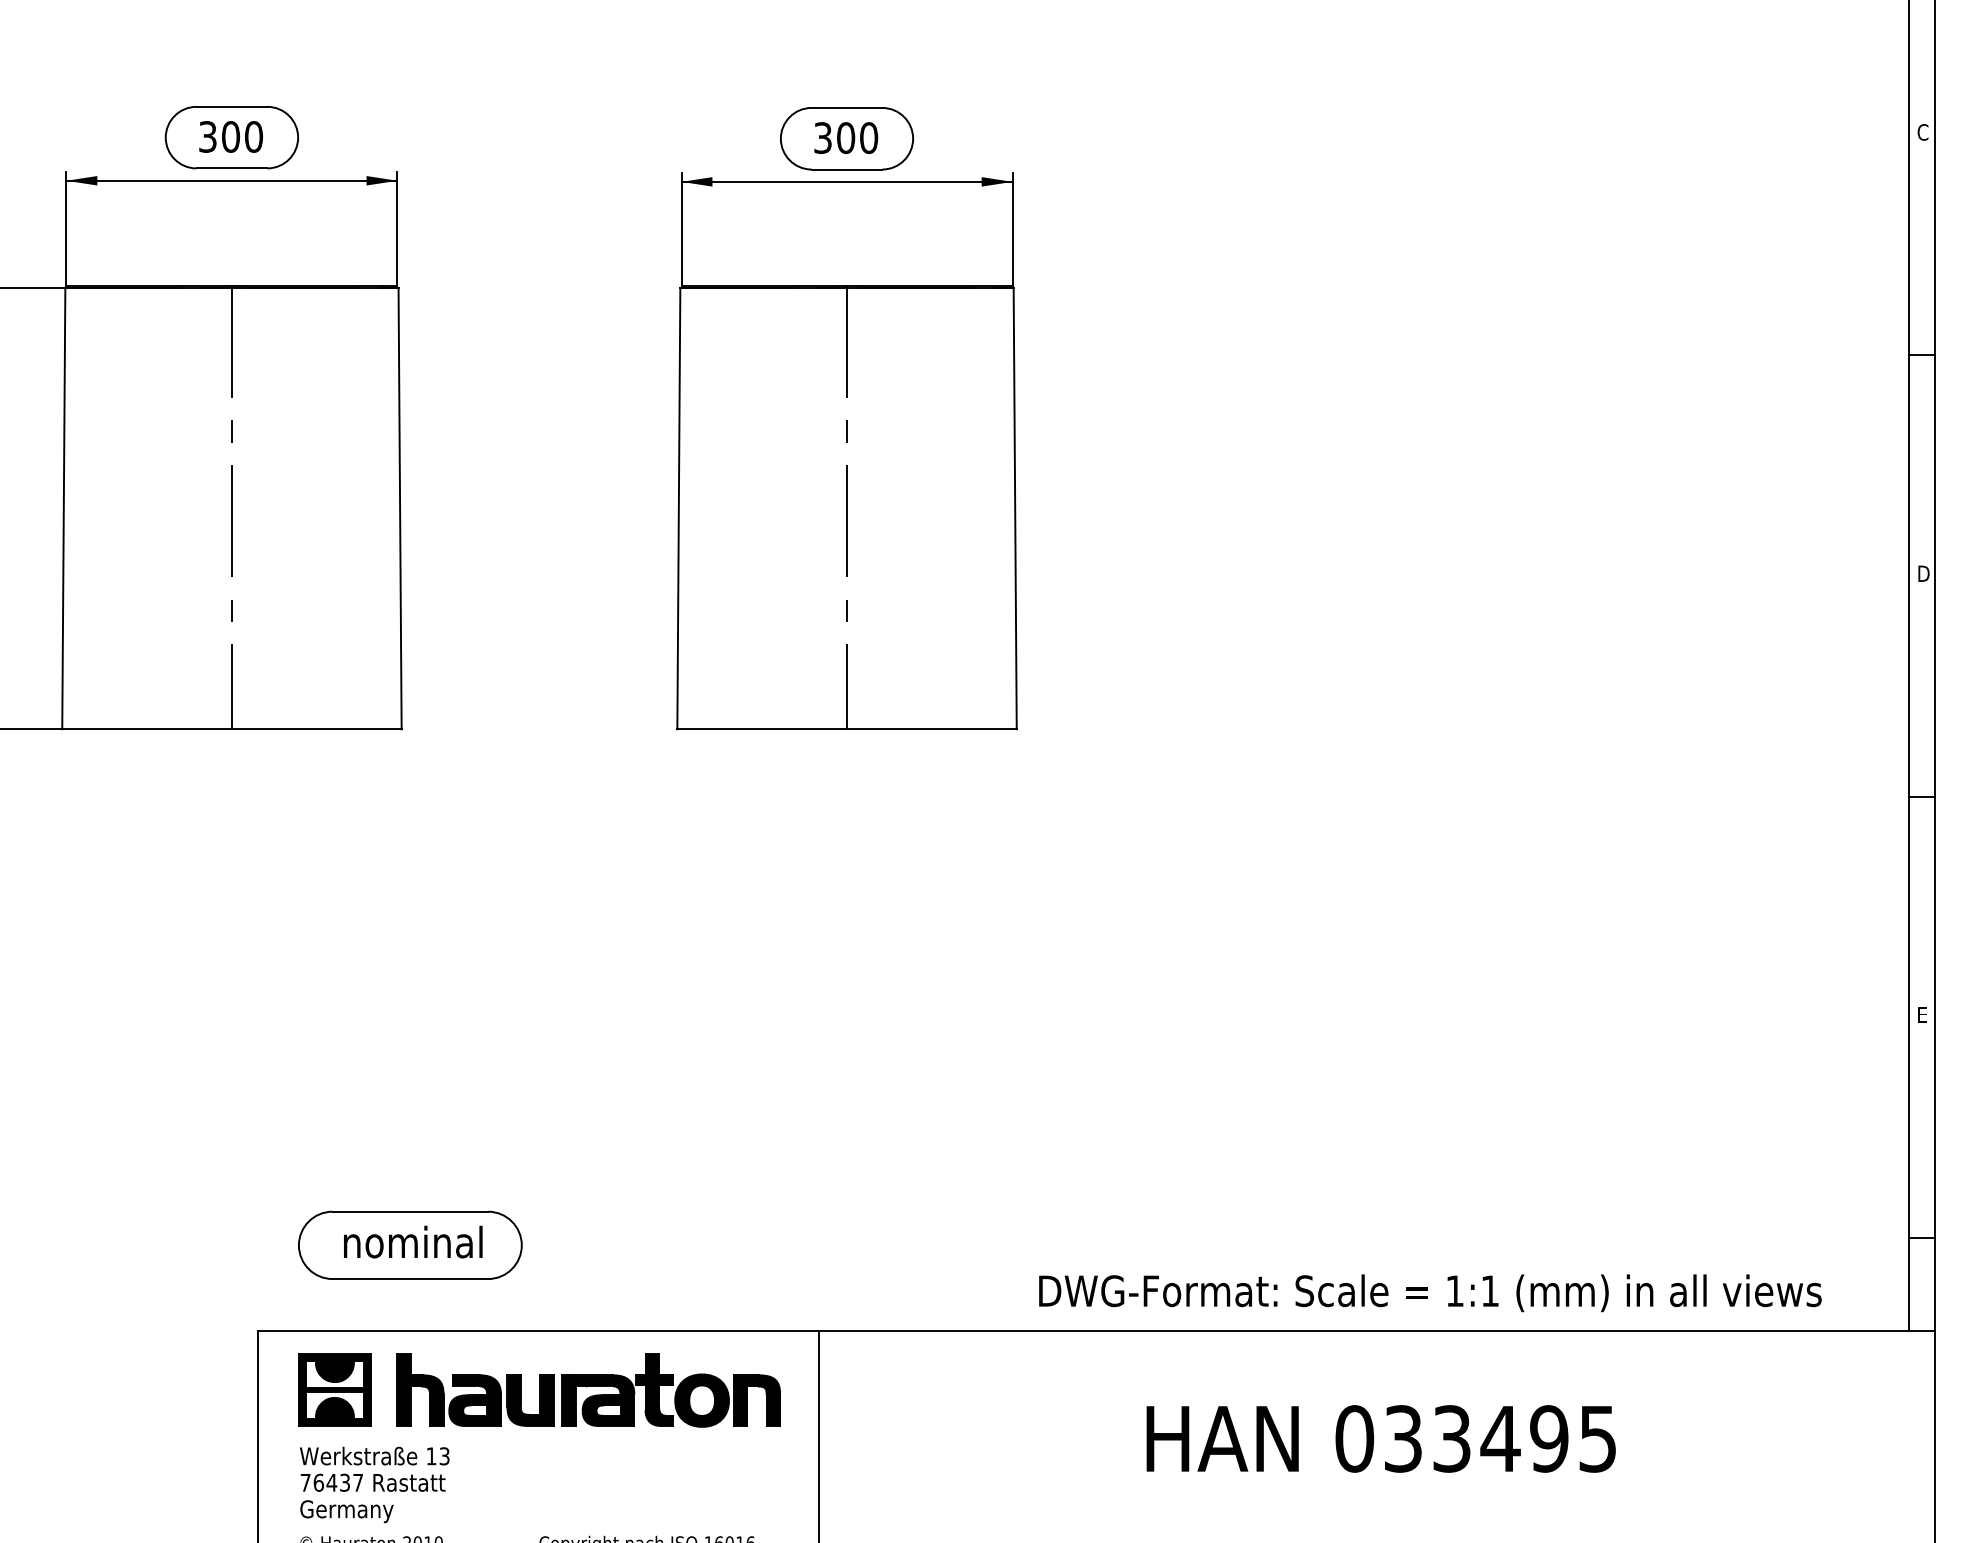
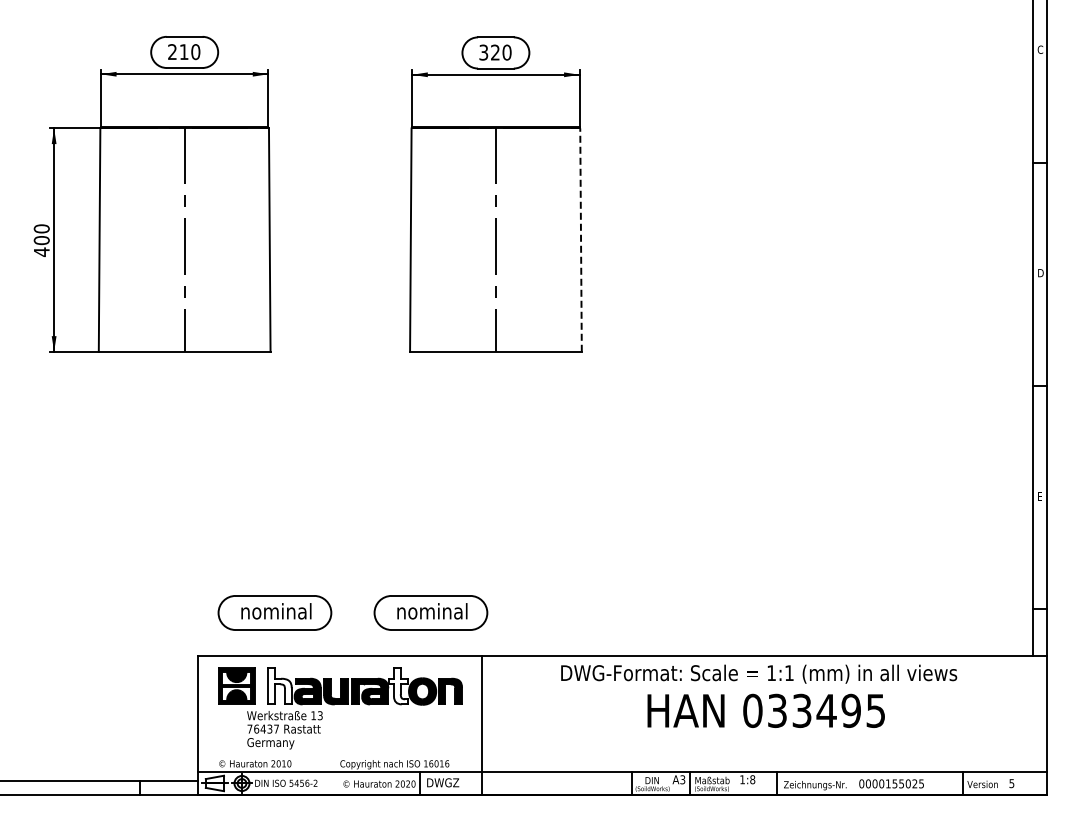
text: (219, 137) -> (178, 52), 300 -> 210
text: (844, 137) -> (494, 52), 300 -> 320
line: (1016, 509) -> (581, 240), solid -> dashed
part: (717, 1244) -> (430, 612), added
text: (1431, 1291) -> (759, 673), moved
fill: (419, 1388) -> (279, 685), removed
fill: (654, 1388) -> (398, 685), removed
text: (373, 1485) -> (284, 730), moved

